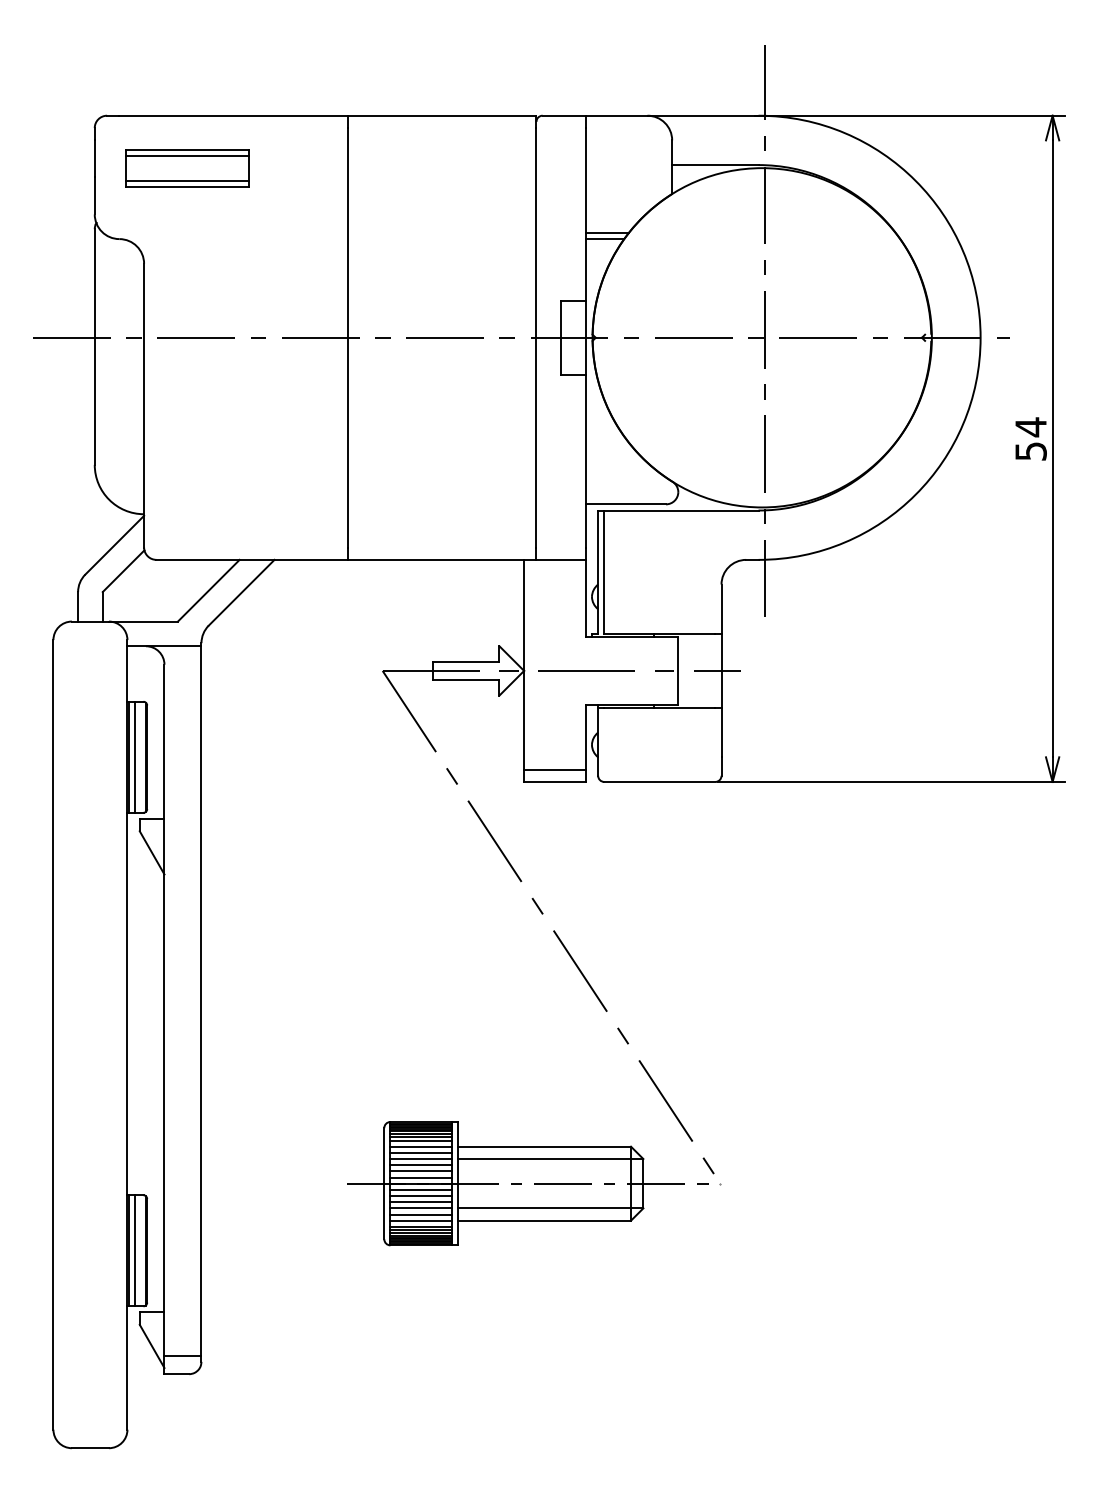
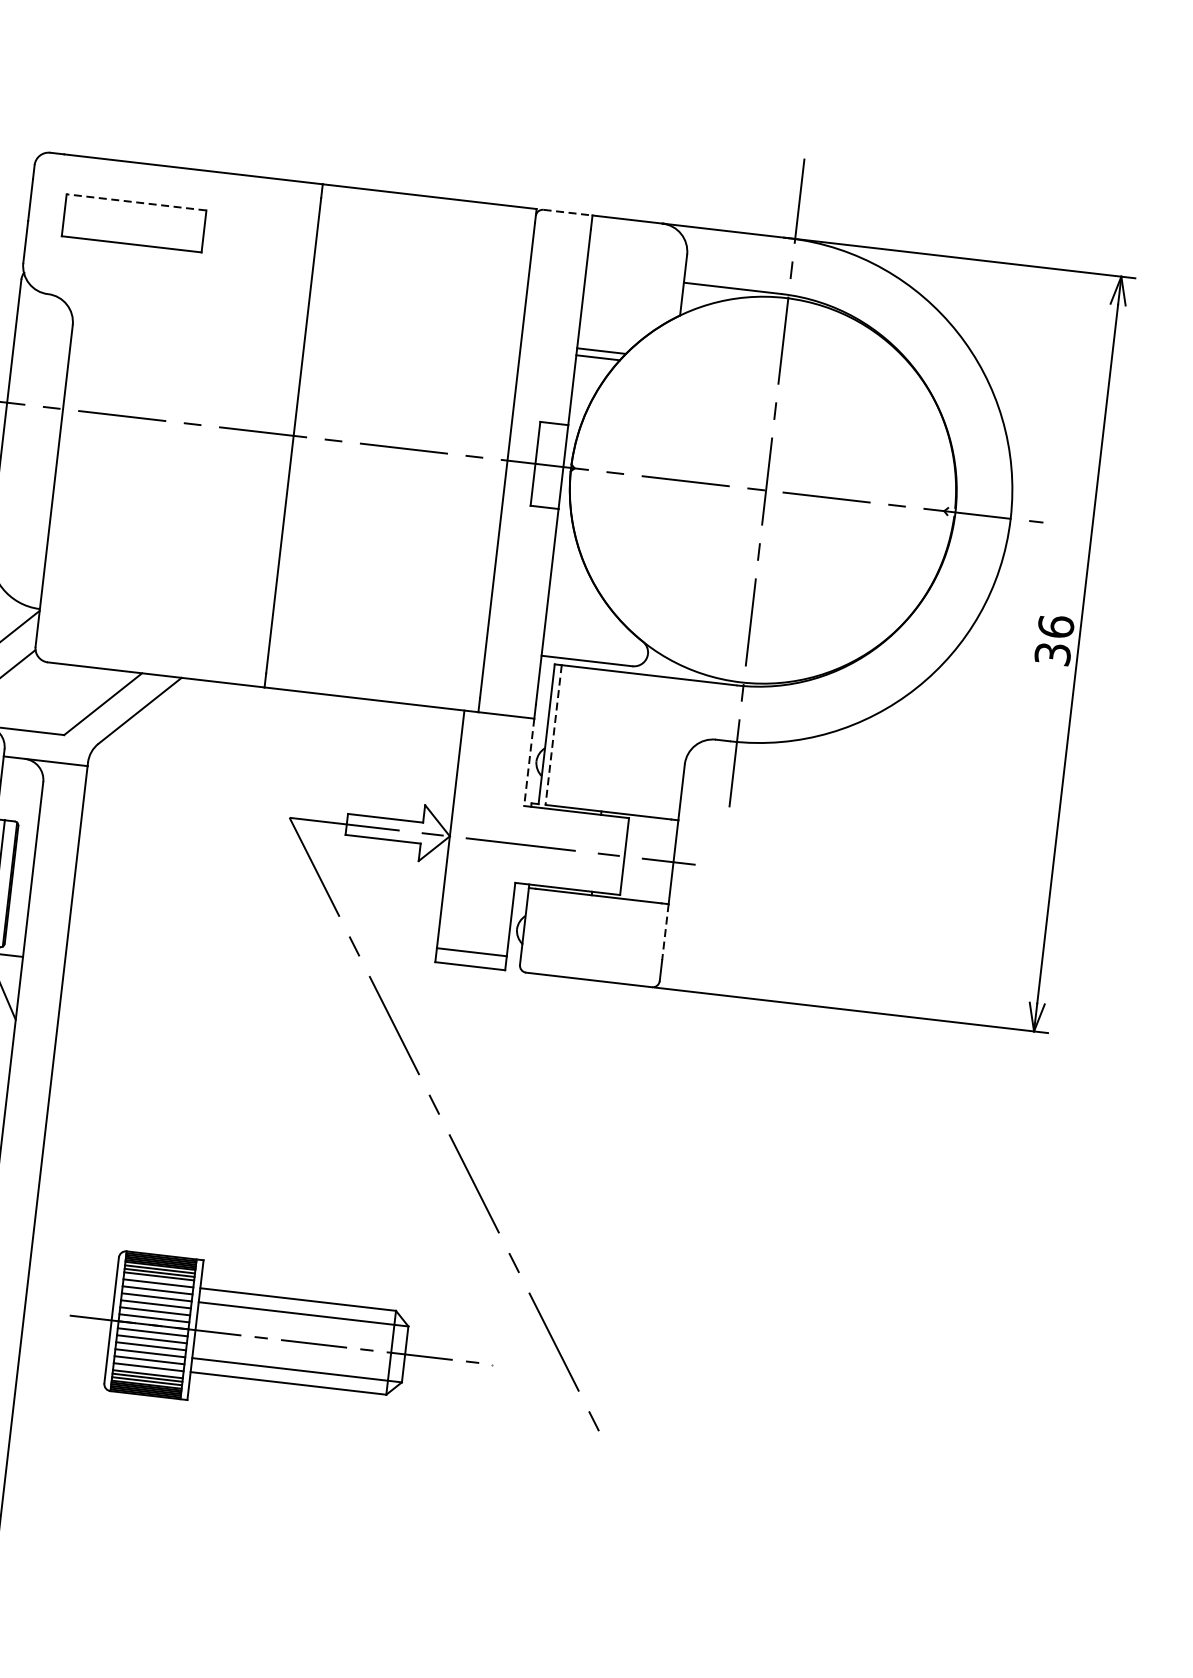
line: (564, 115) -> (568, 212), solid -> dashed
line: (187, 150) -> (136, 202), solid -> dashed
line: (186, 156) -> (134, 209), removed
line: (186, 181) -> (131, 237), removed
text: (1030, 438) -> (1053, 639), 54 -> 36
line: (604, 572) -> (553, 735), solid -> dashed
line: (585, 598) -> (528, 762), solid -> dashed
line: (721, 732) -> (665, 931), solid -> dashed
part: (534, 1183) -> (281, 1339), moved

